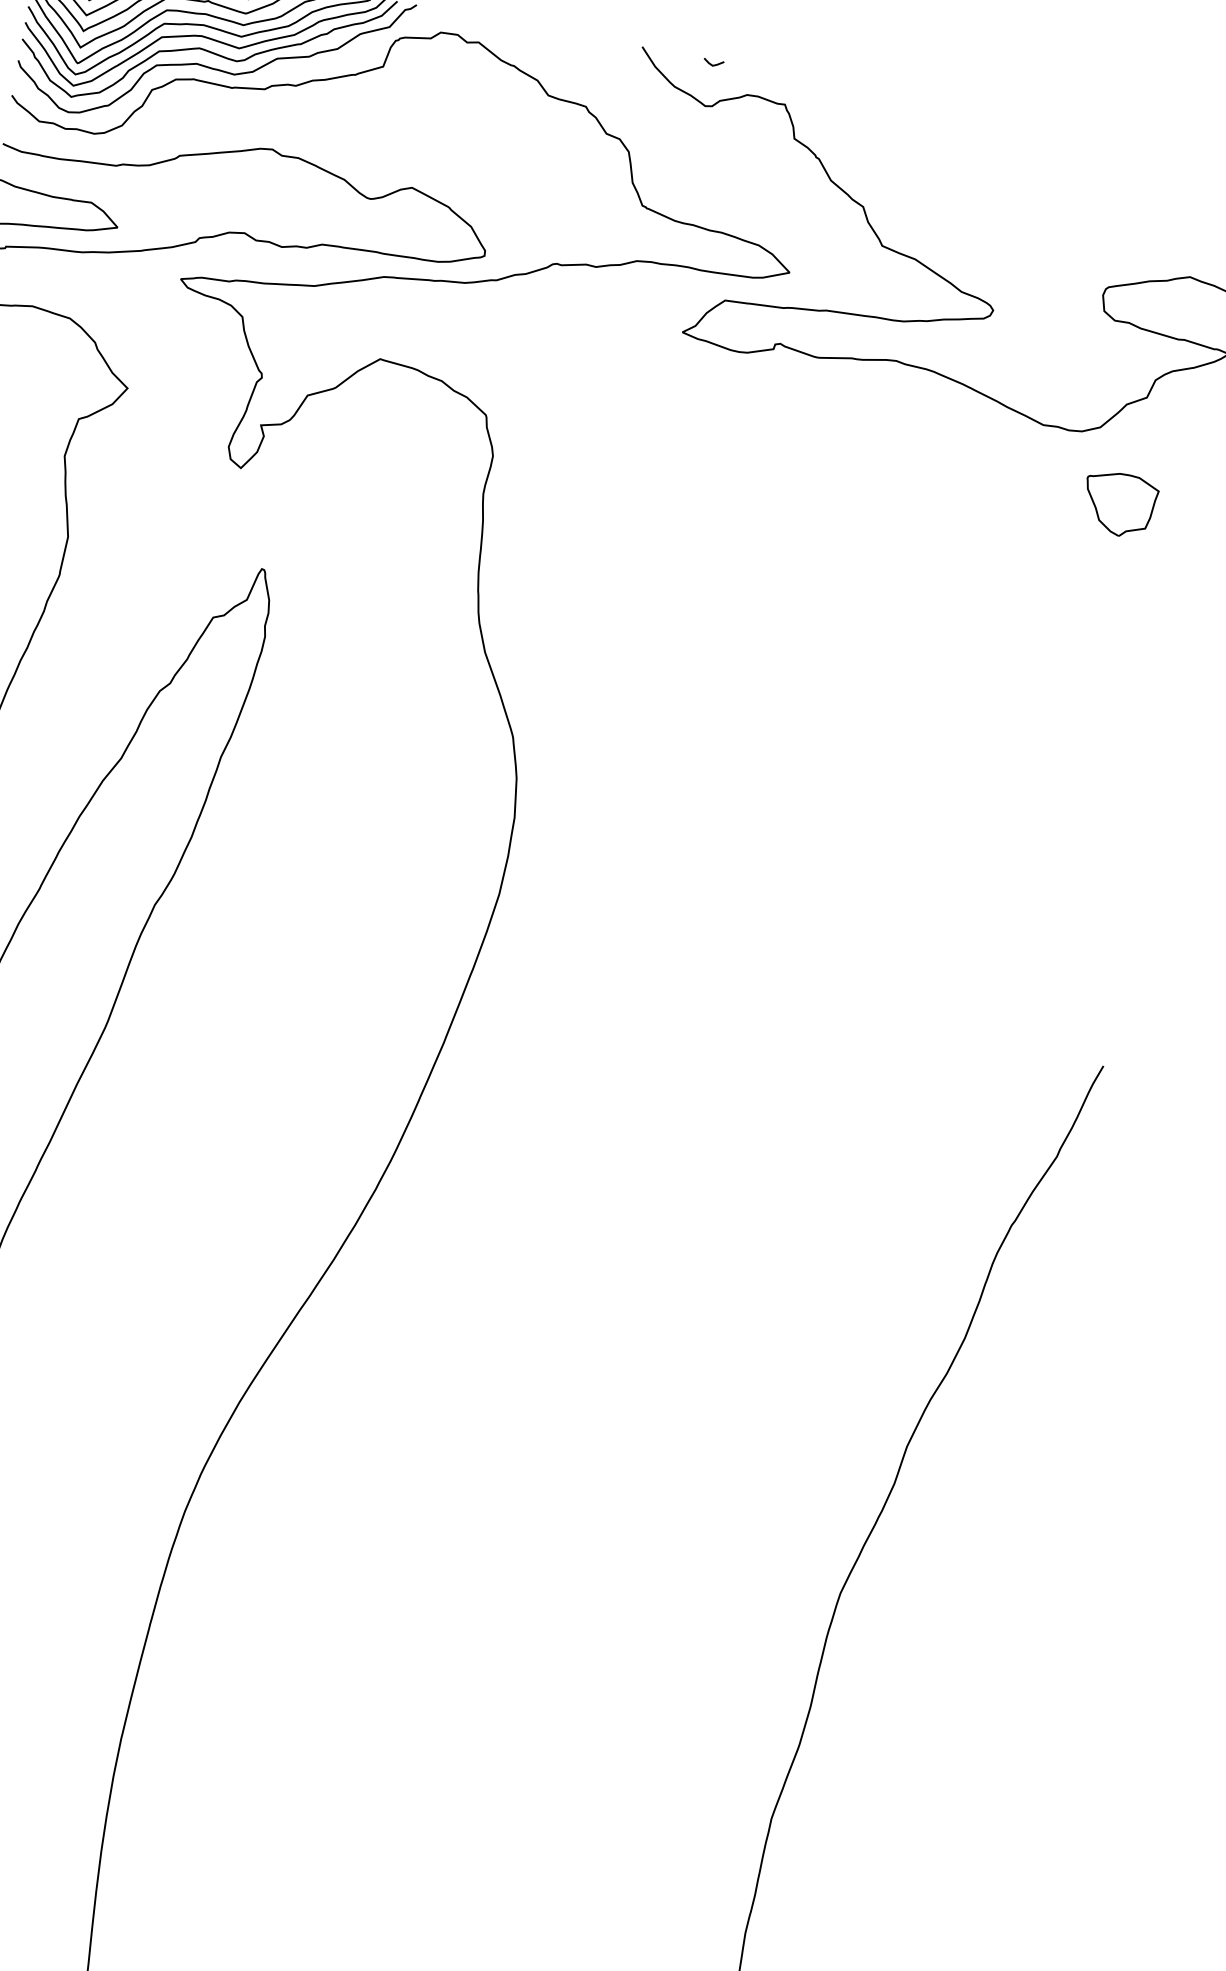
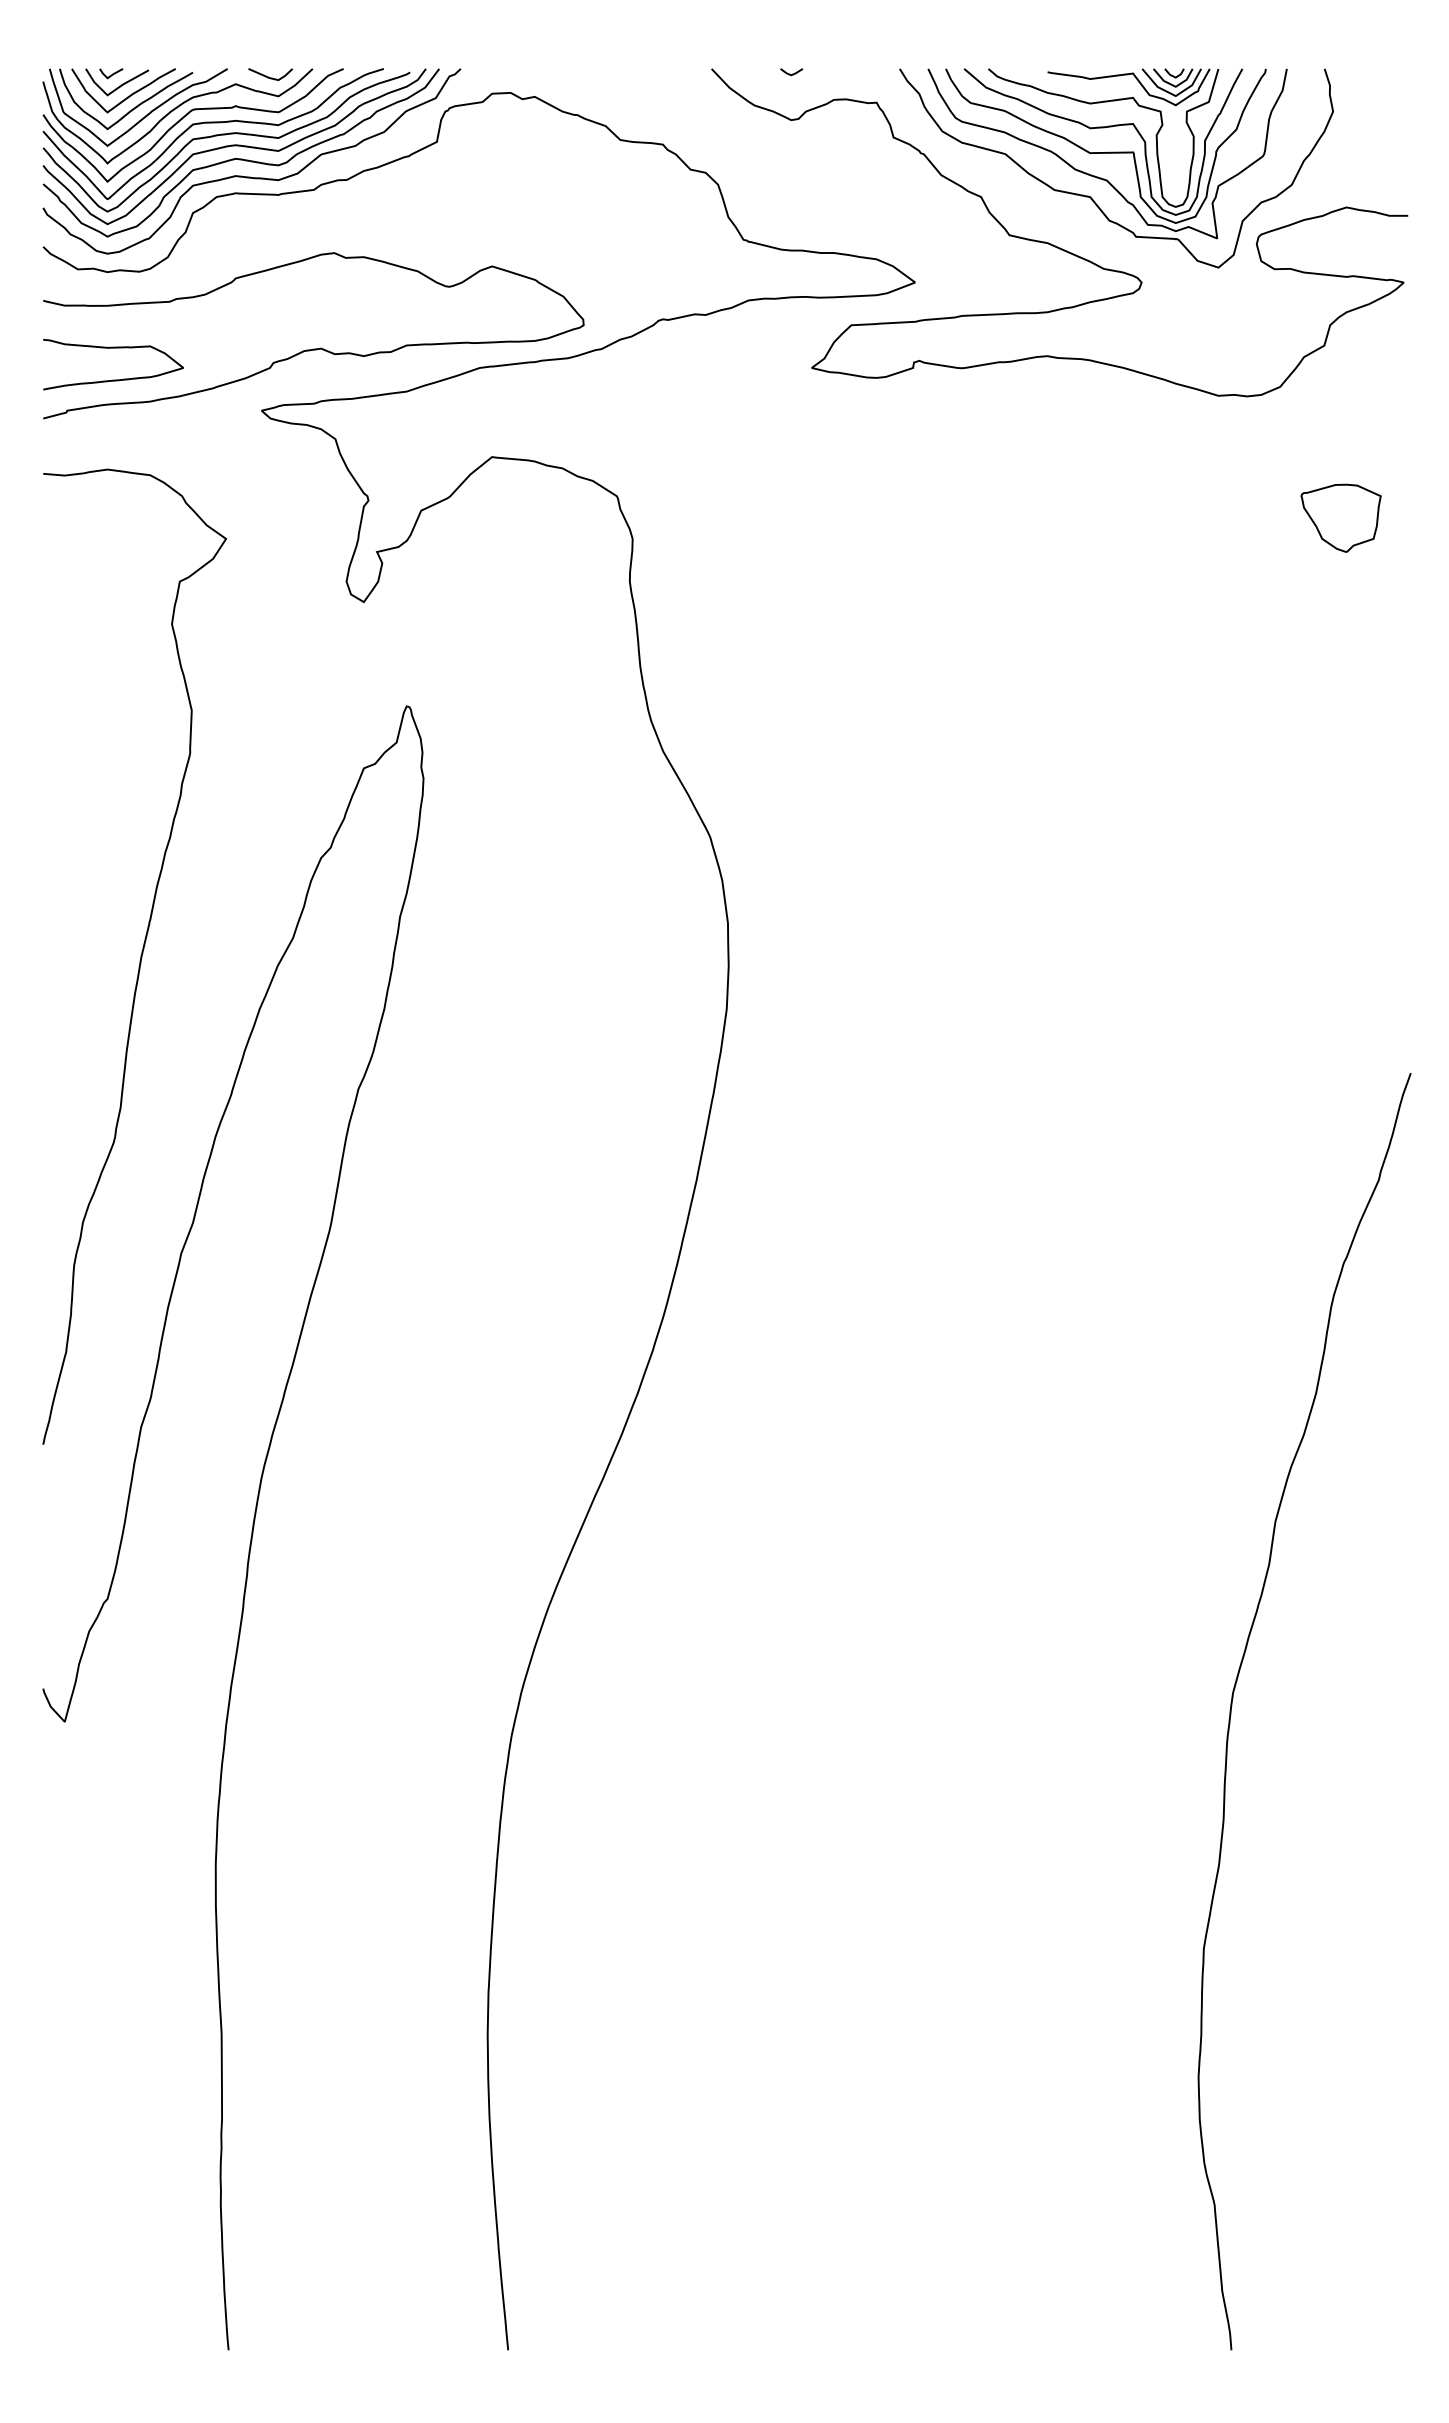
part: (979, 212) -> (1107, 179), added
part: (1119, 503) -> (1340, 517), moved

